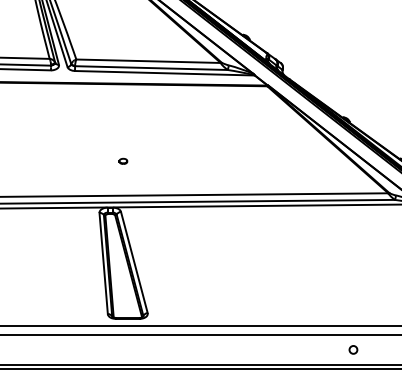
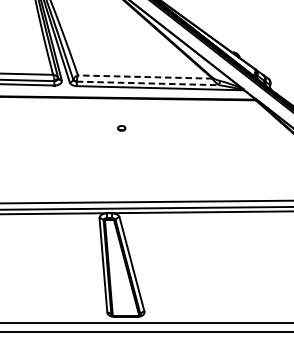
line: (148, 61) -> (145, 77), solid -> dashed
line: (151, 68) -> (147, 83), solid -> dashed
part: (123, 160) -> (121, 127), moved

